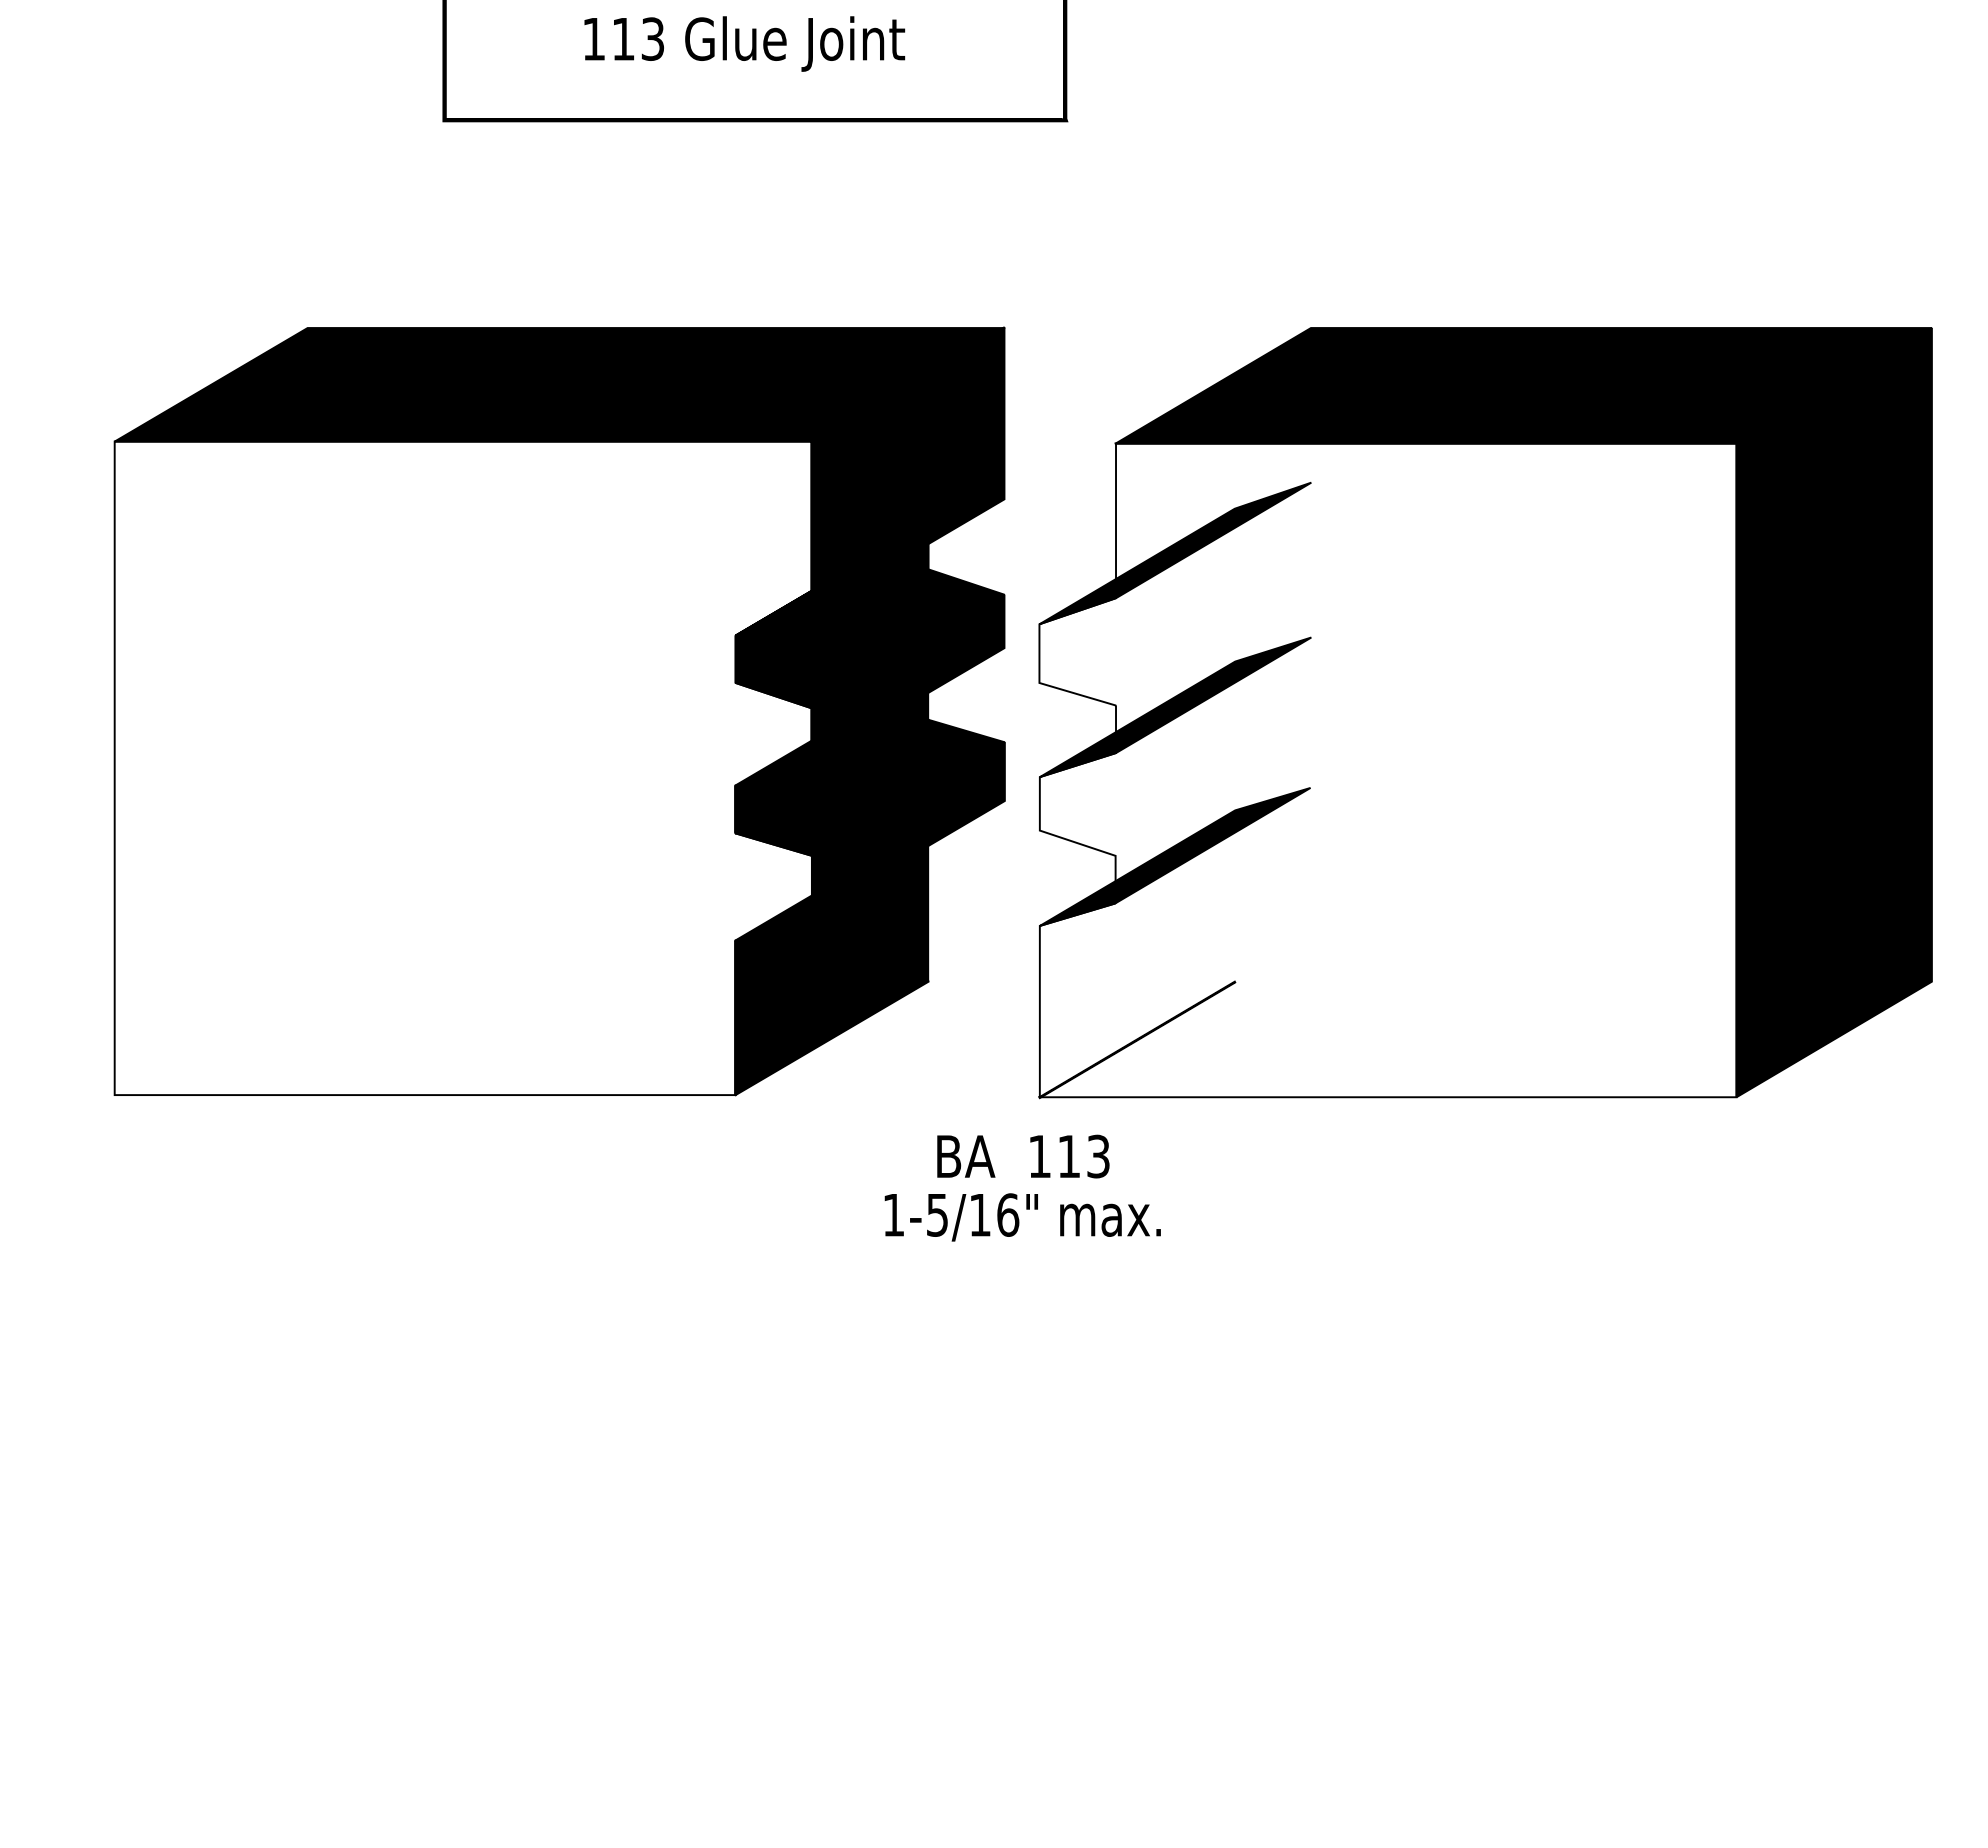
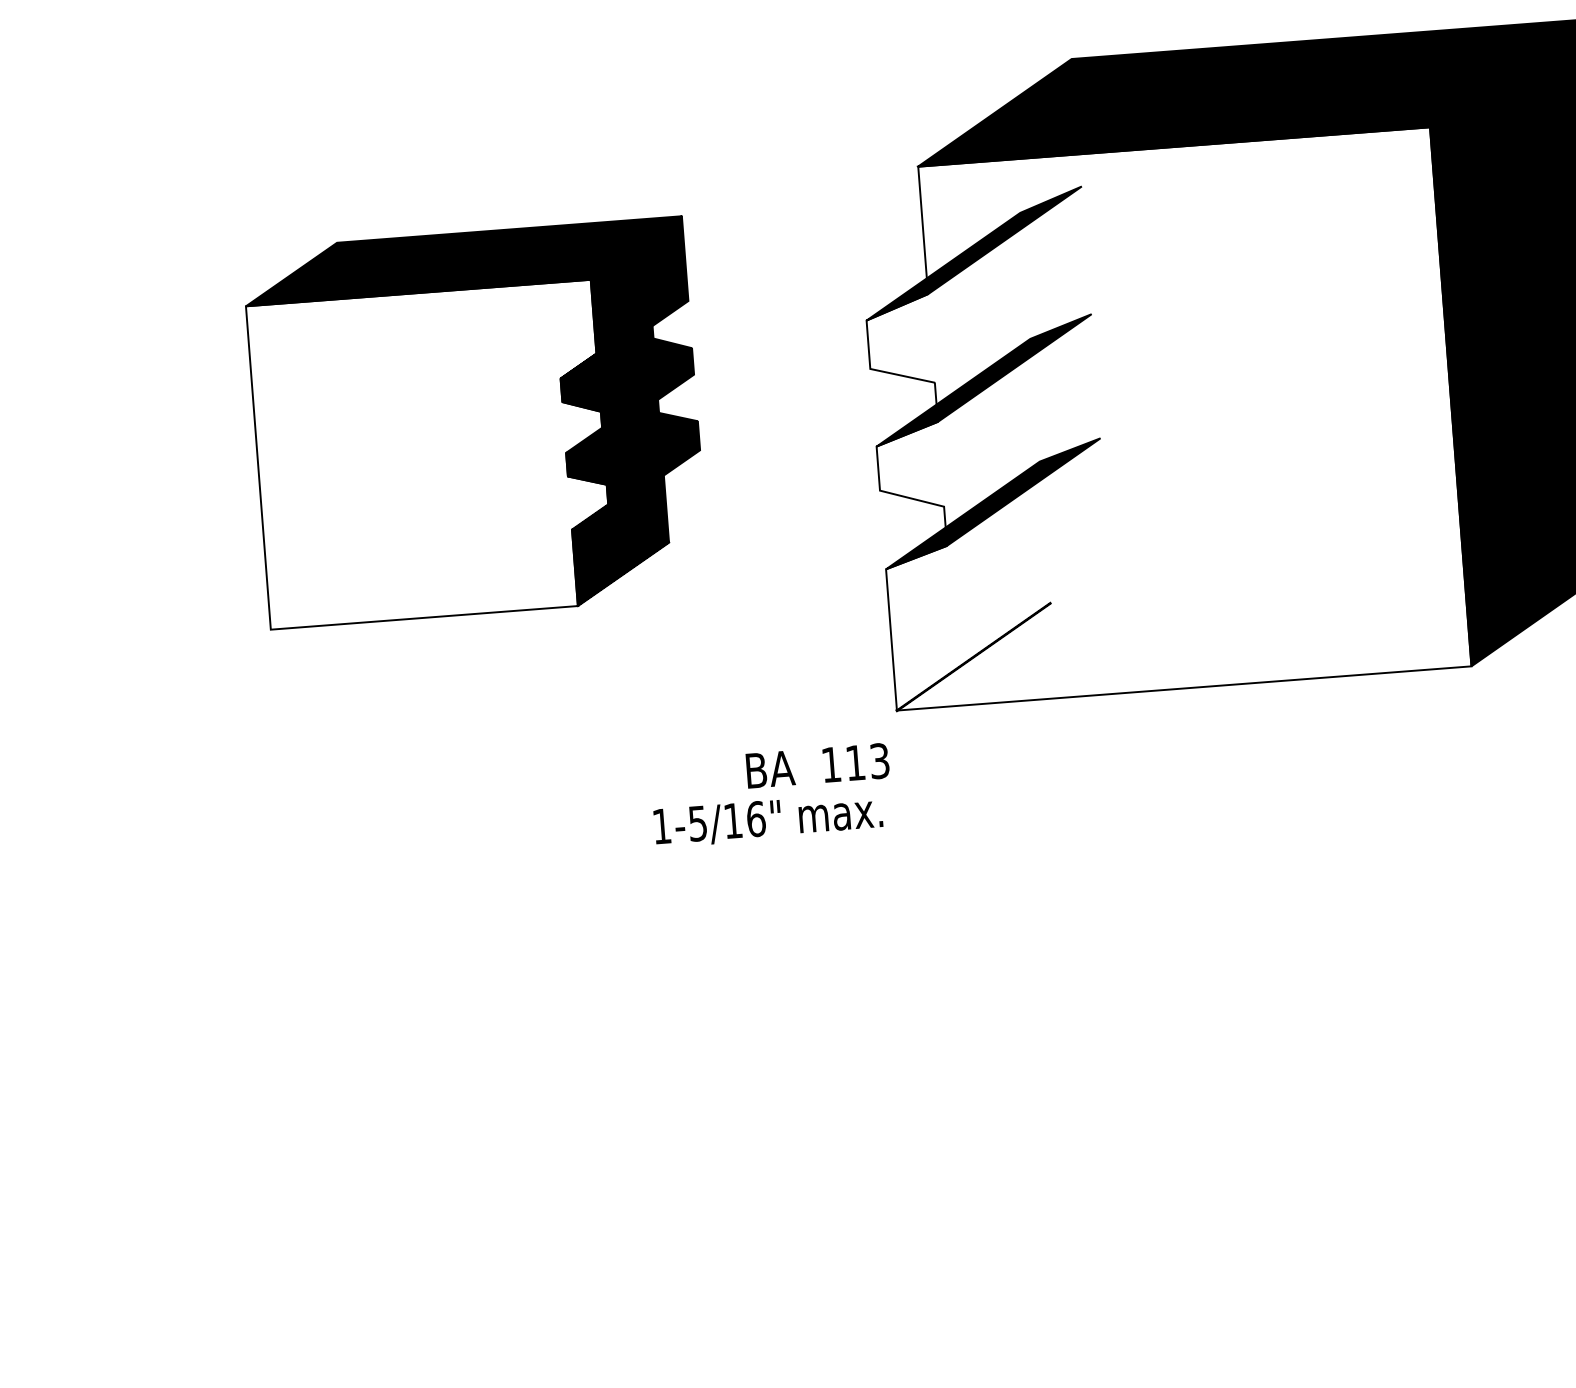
part: (559, 711) -> (476, 422), size x0.6
text: (1023, 1156) -> (817, 765), moved
text: (1022, 1217) -> (768, 820), moved

